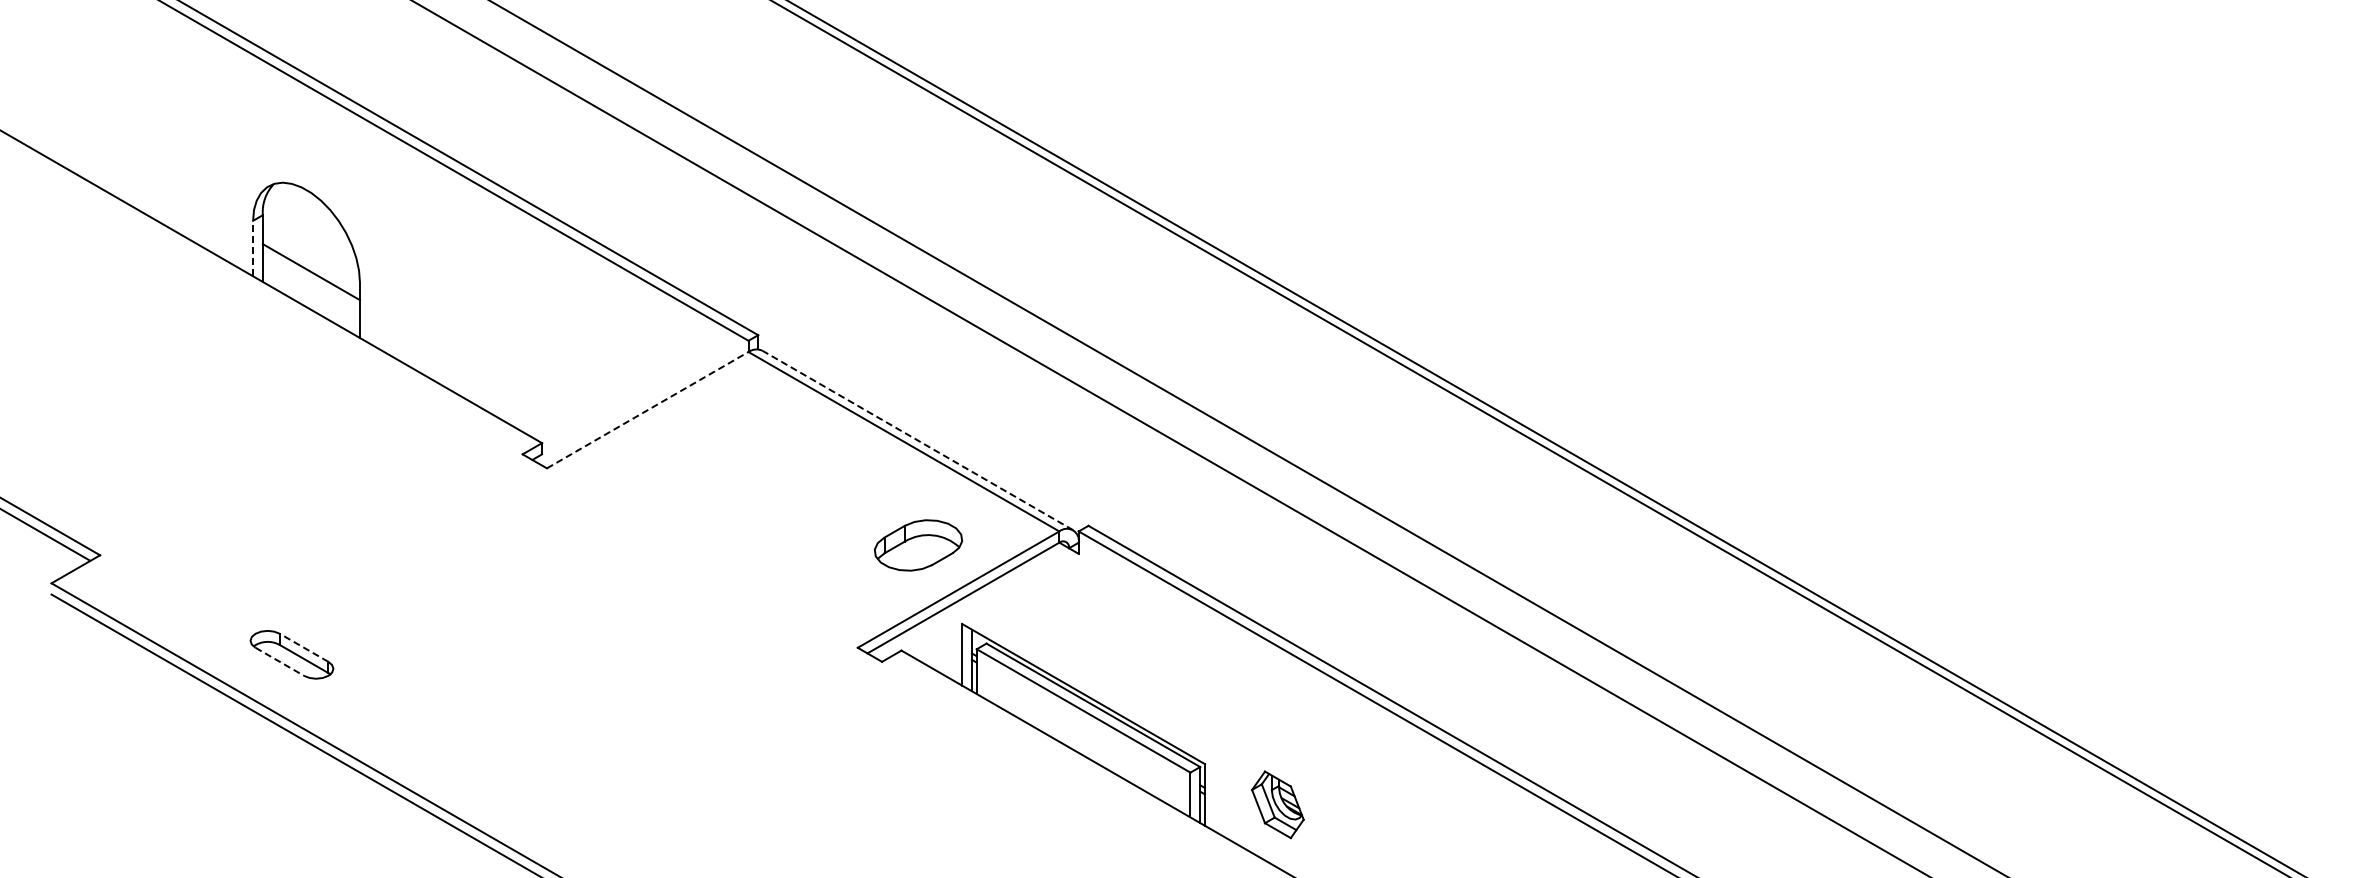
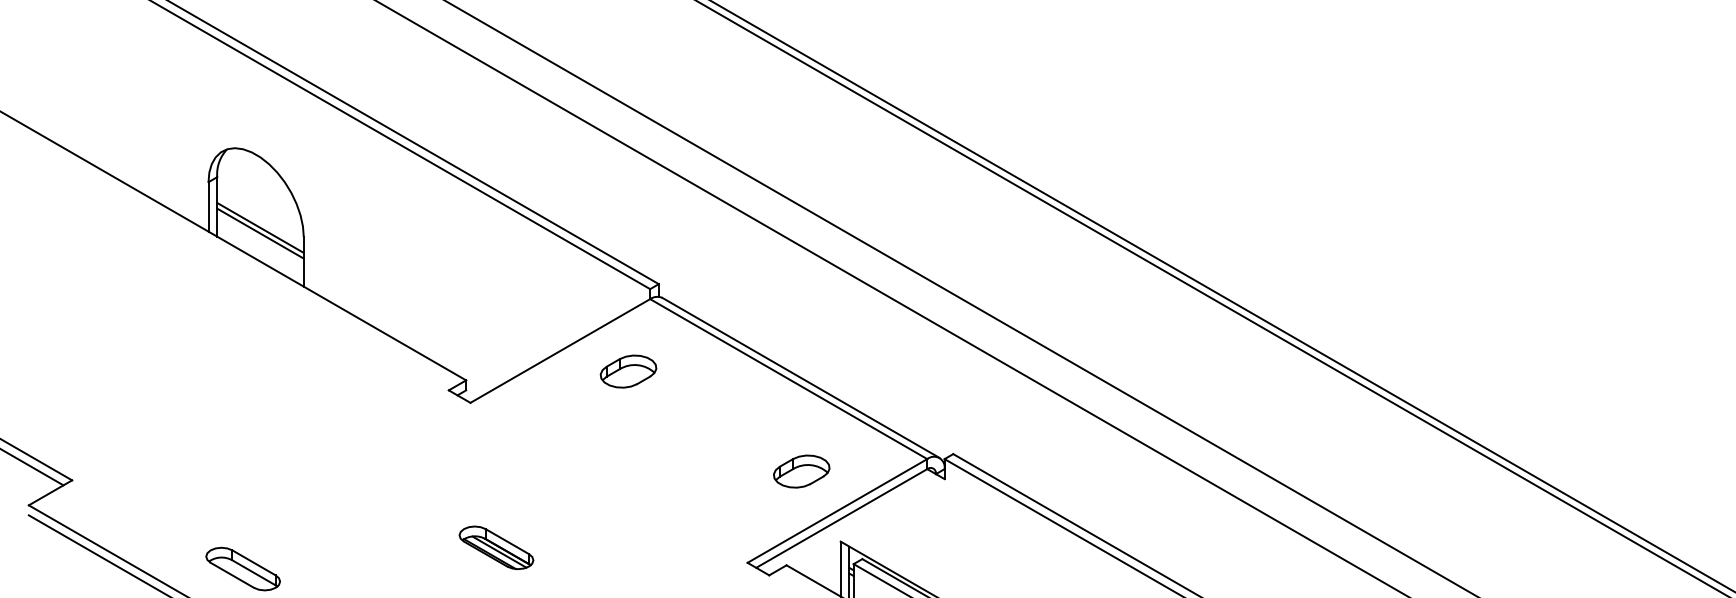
line: (253, 248) -> (208, 206), dashed -> solid
line: (310, 278) -> (259, 233), added
line: (648, 409) -> (561, 350), dashed -> solid
part: (724, 433) -> (628, 371), added
line: (917, 440) -> (800, 378), dashed -> solid
part: (918, 545) -> (801, 471), size x0.71
part: (575, 630) -> (495, 547), added
line: (303, 647) -> (253, 562), dashed -> solid
line: (280, 662) -> (232, 575), dashed -> solid

